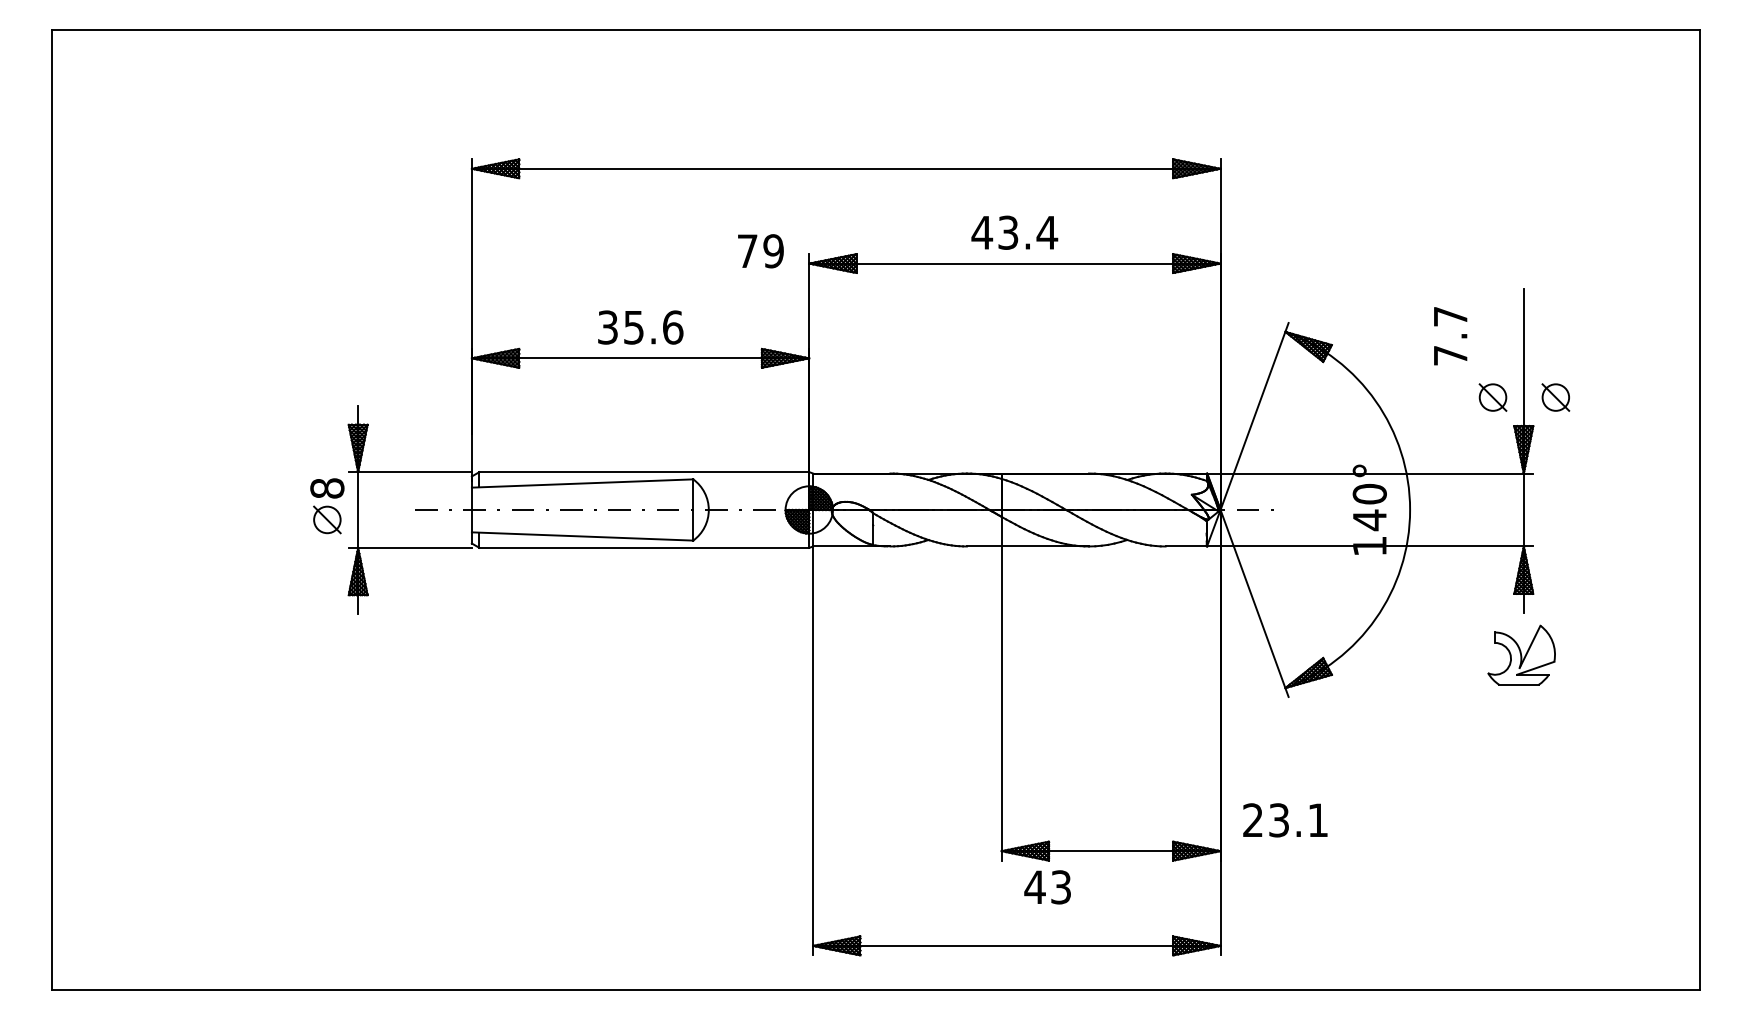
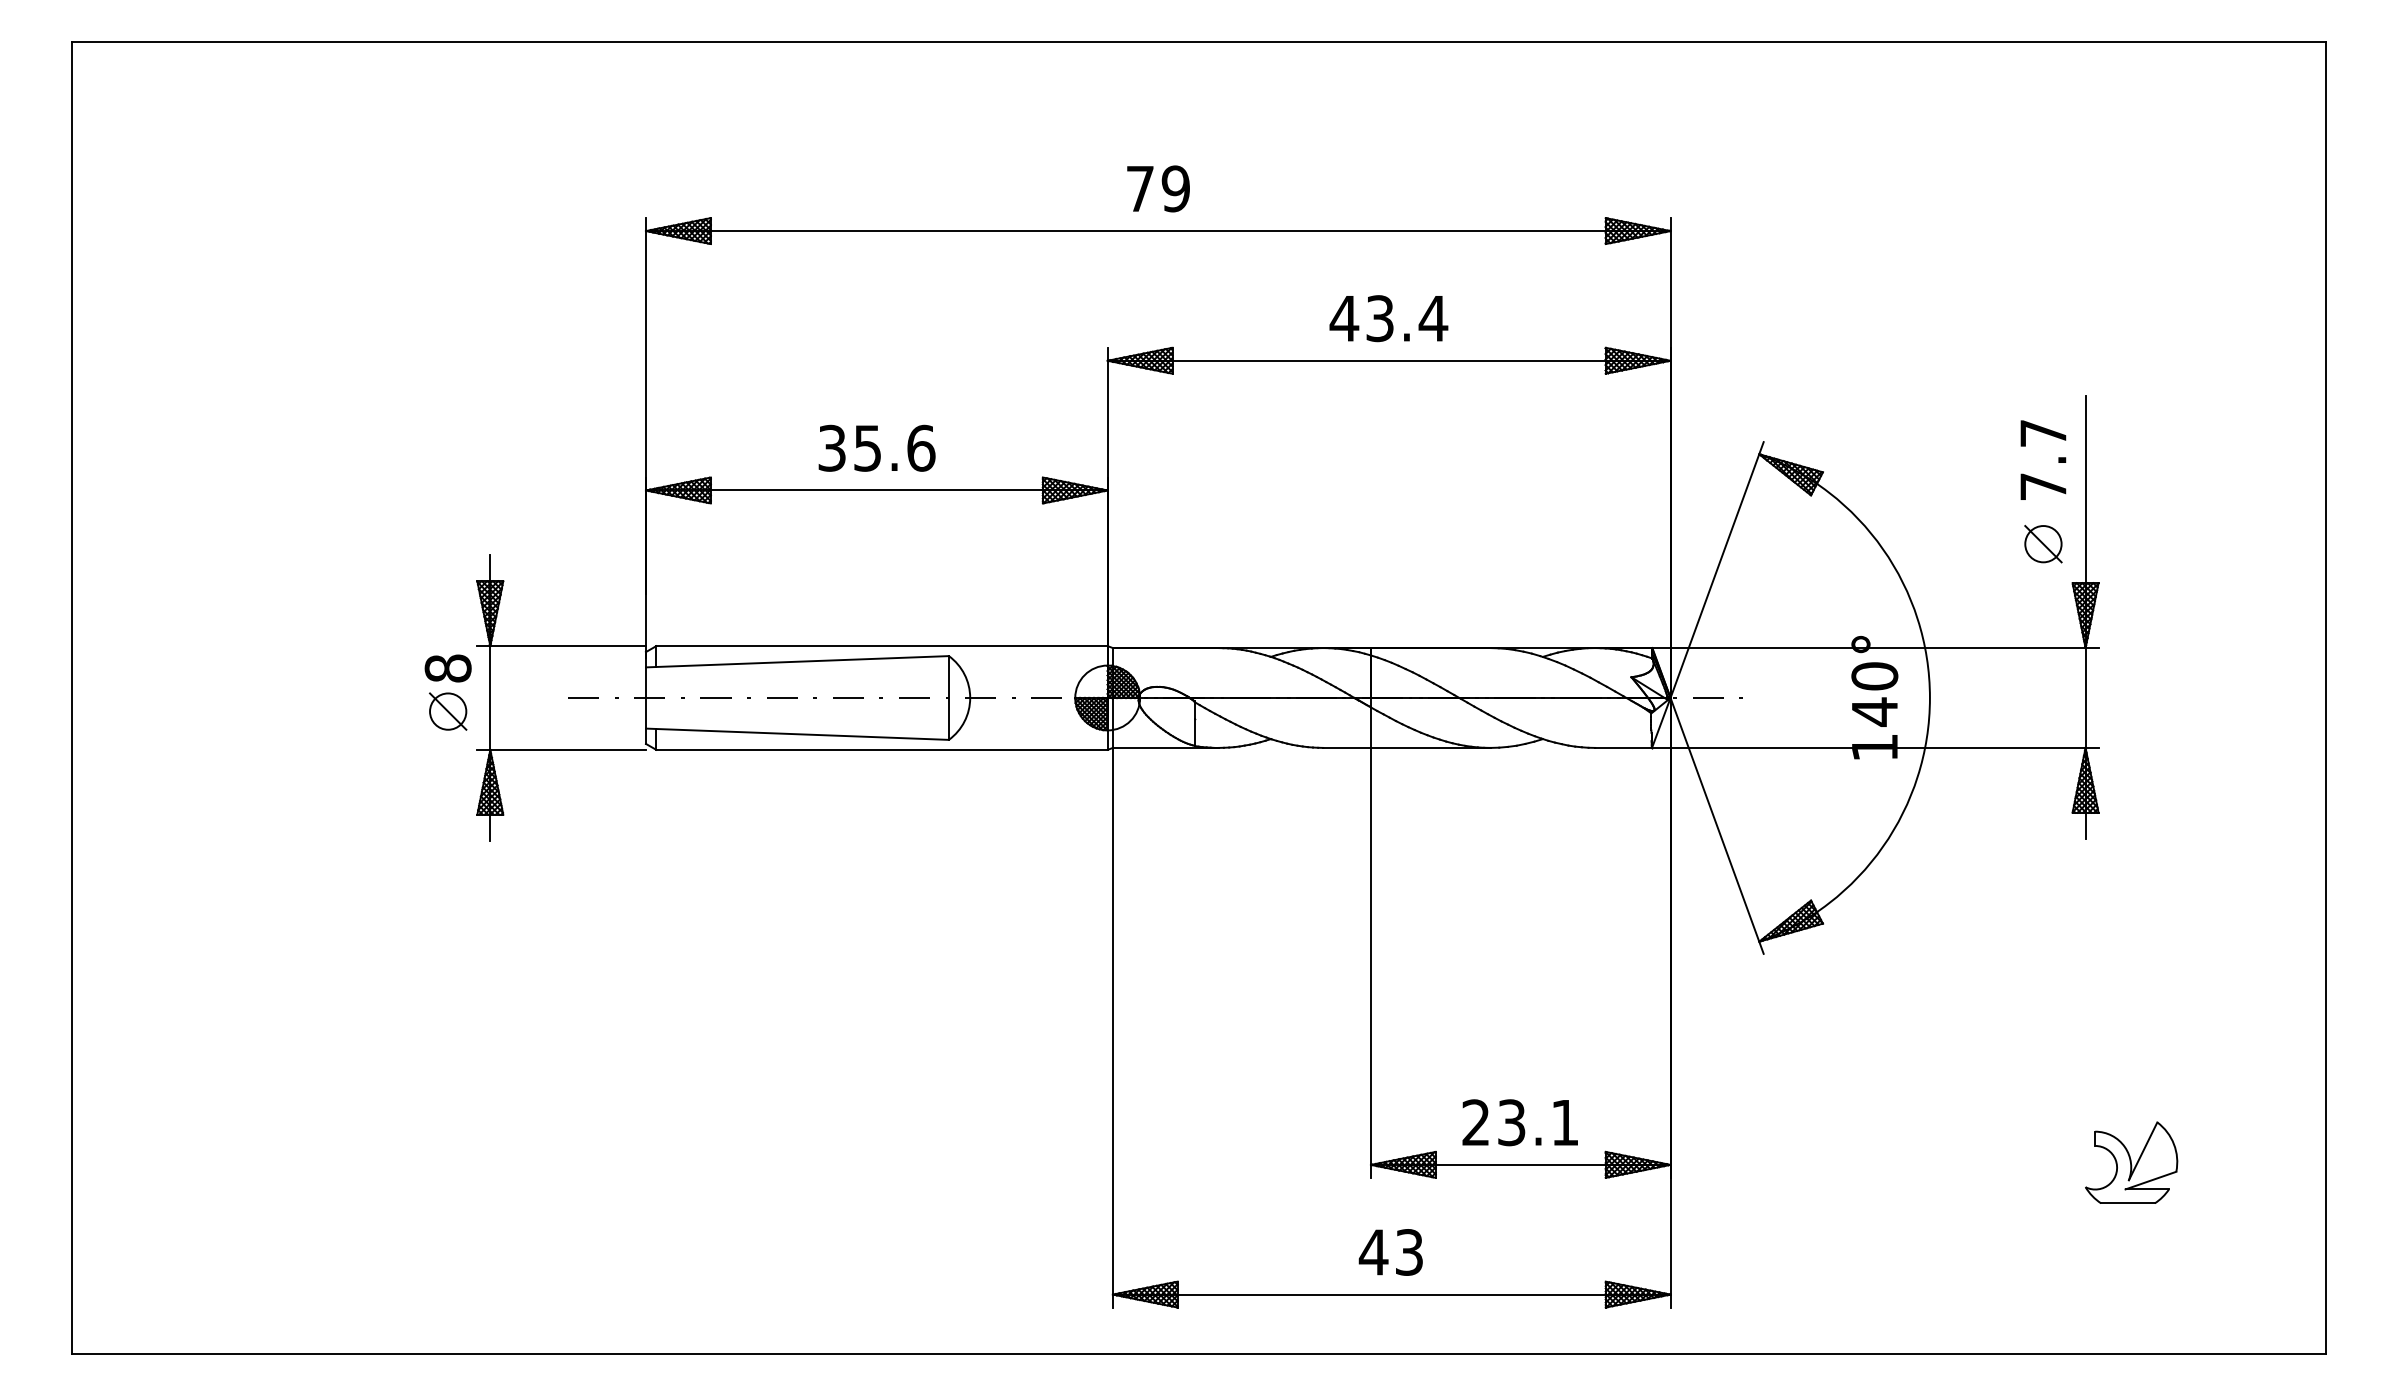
text: (760, 250) -> (1158, 188), moved
text: (1450, 335) -> (2043, 459), moved
part: (1555, 397) -> (2129, 544), removed
part: (1521, 655) -> (2131, 1162), moved
text: (1284, 820) -> (1519, 1122), moved
text: (1047, 887) -> (1390, 1252), moved

